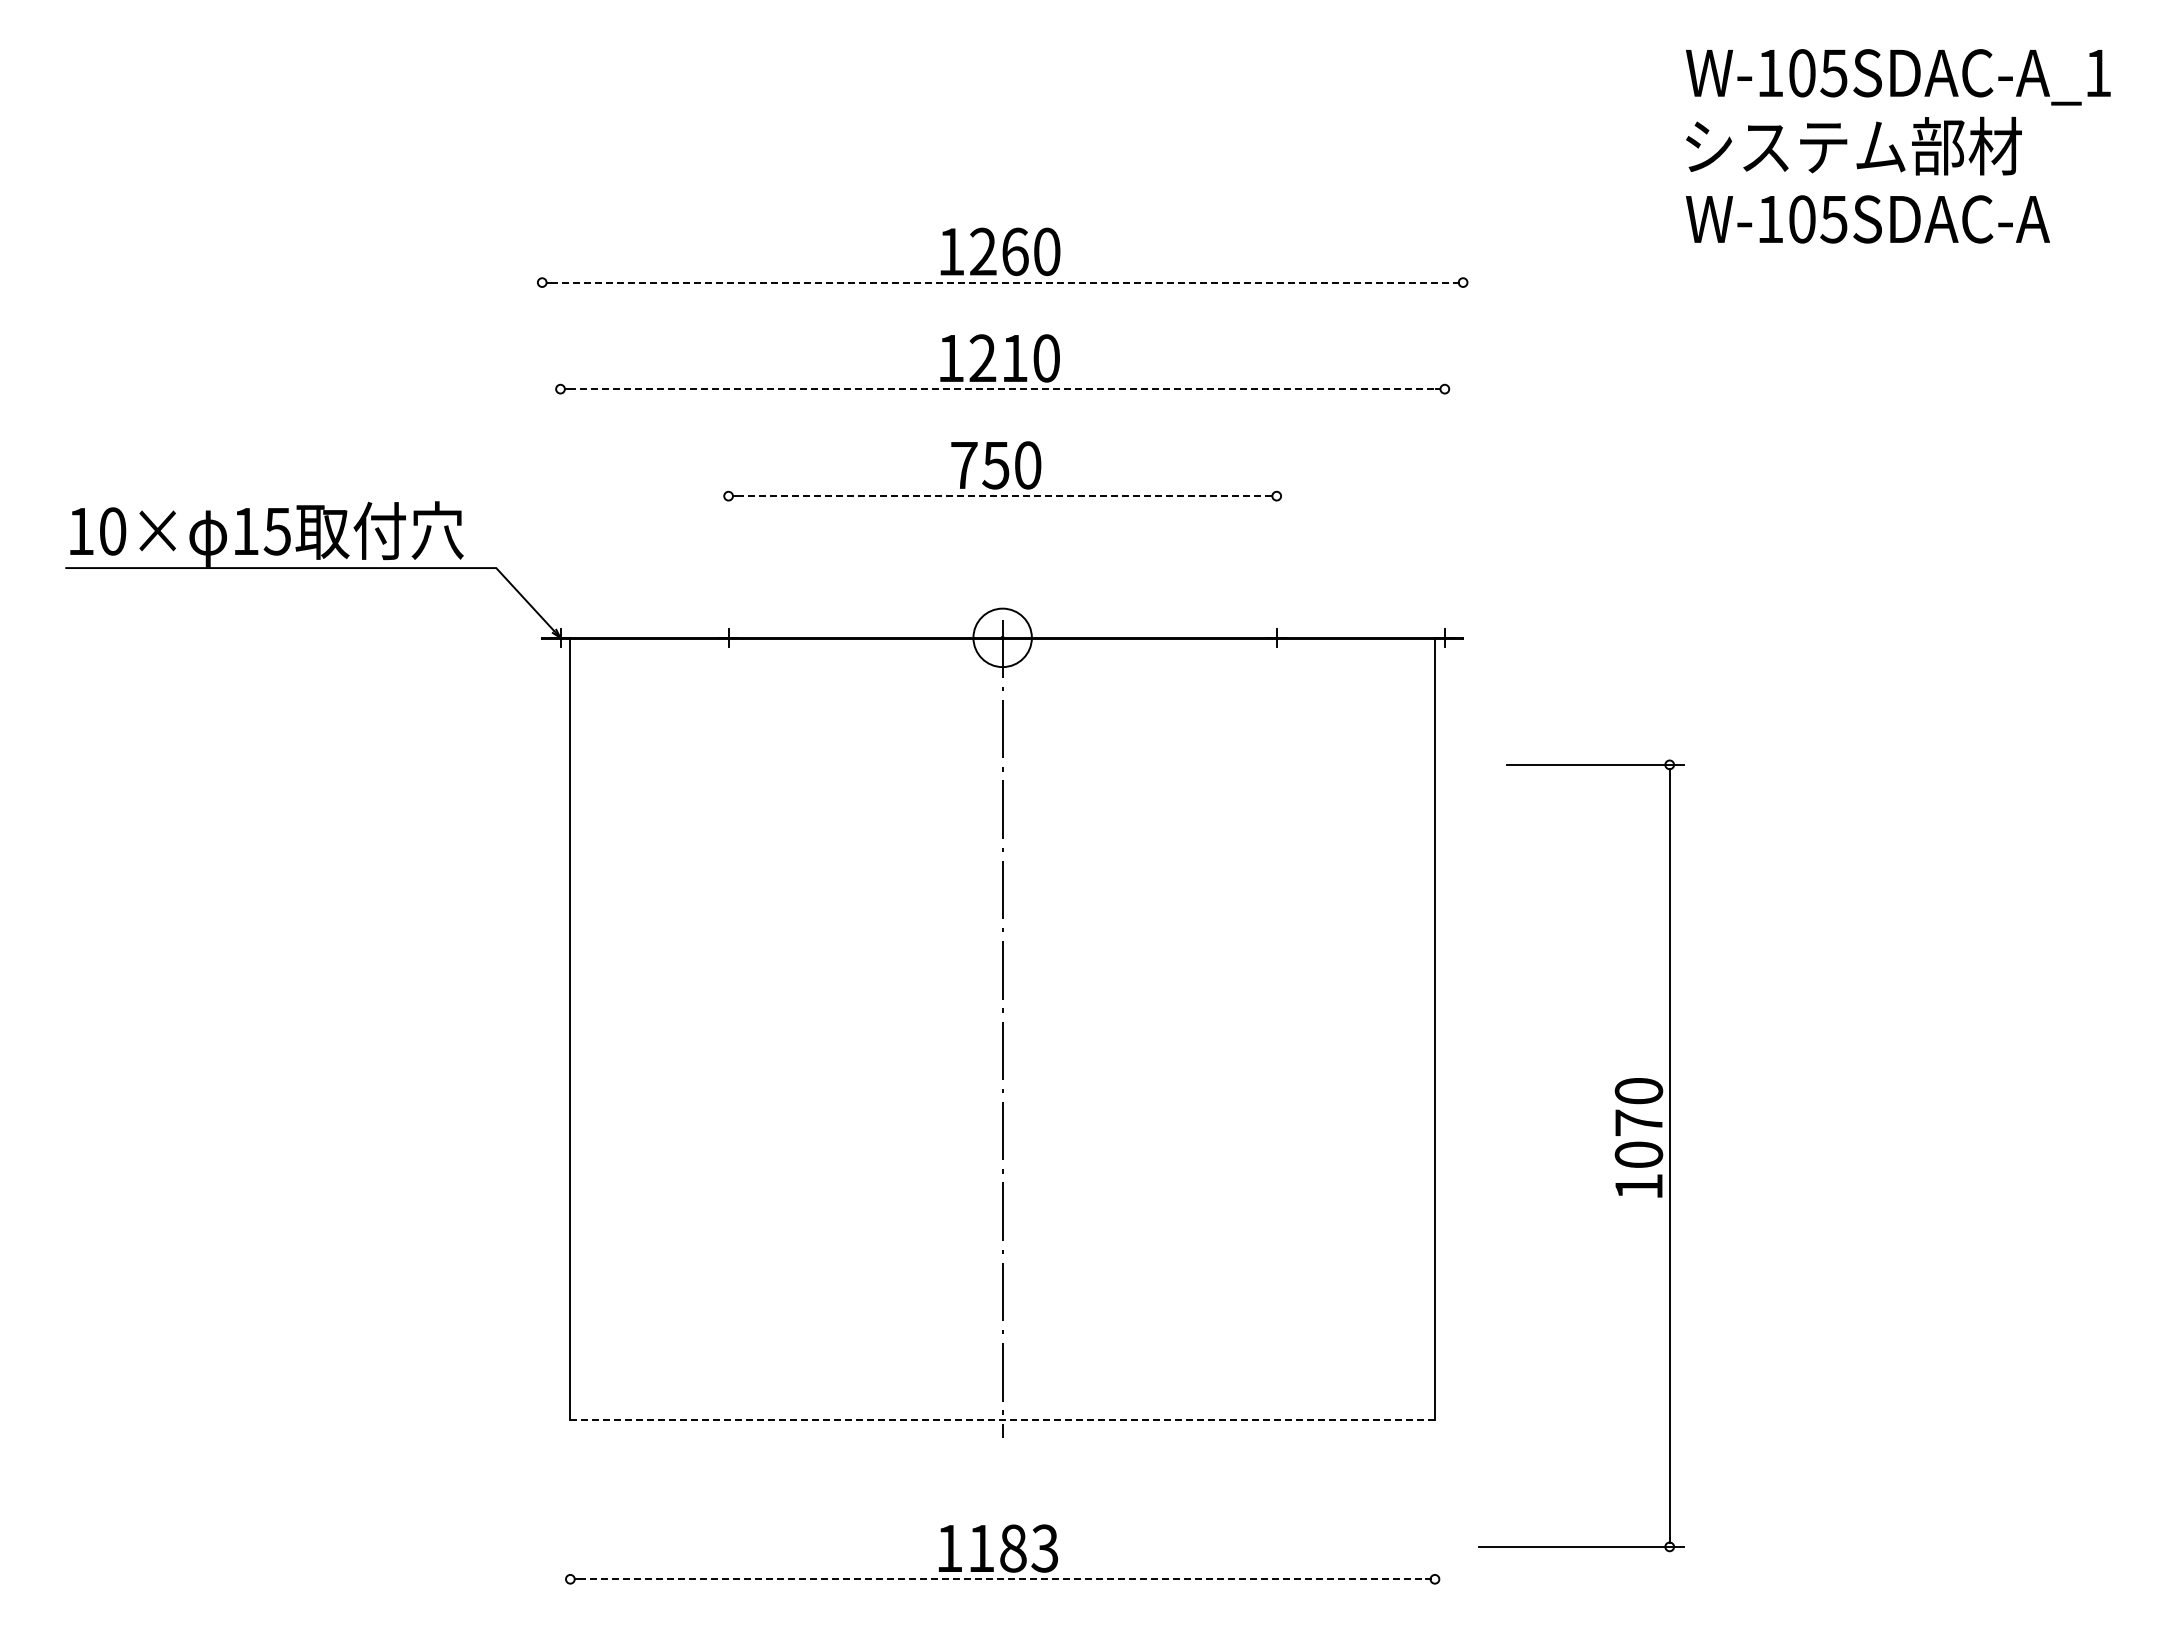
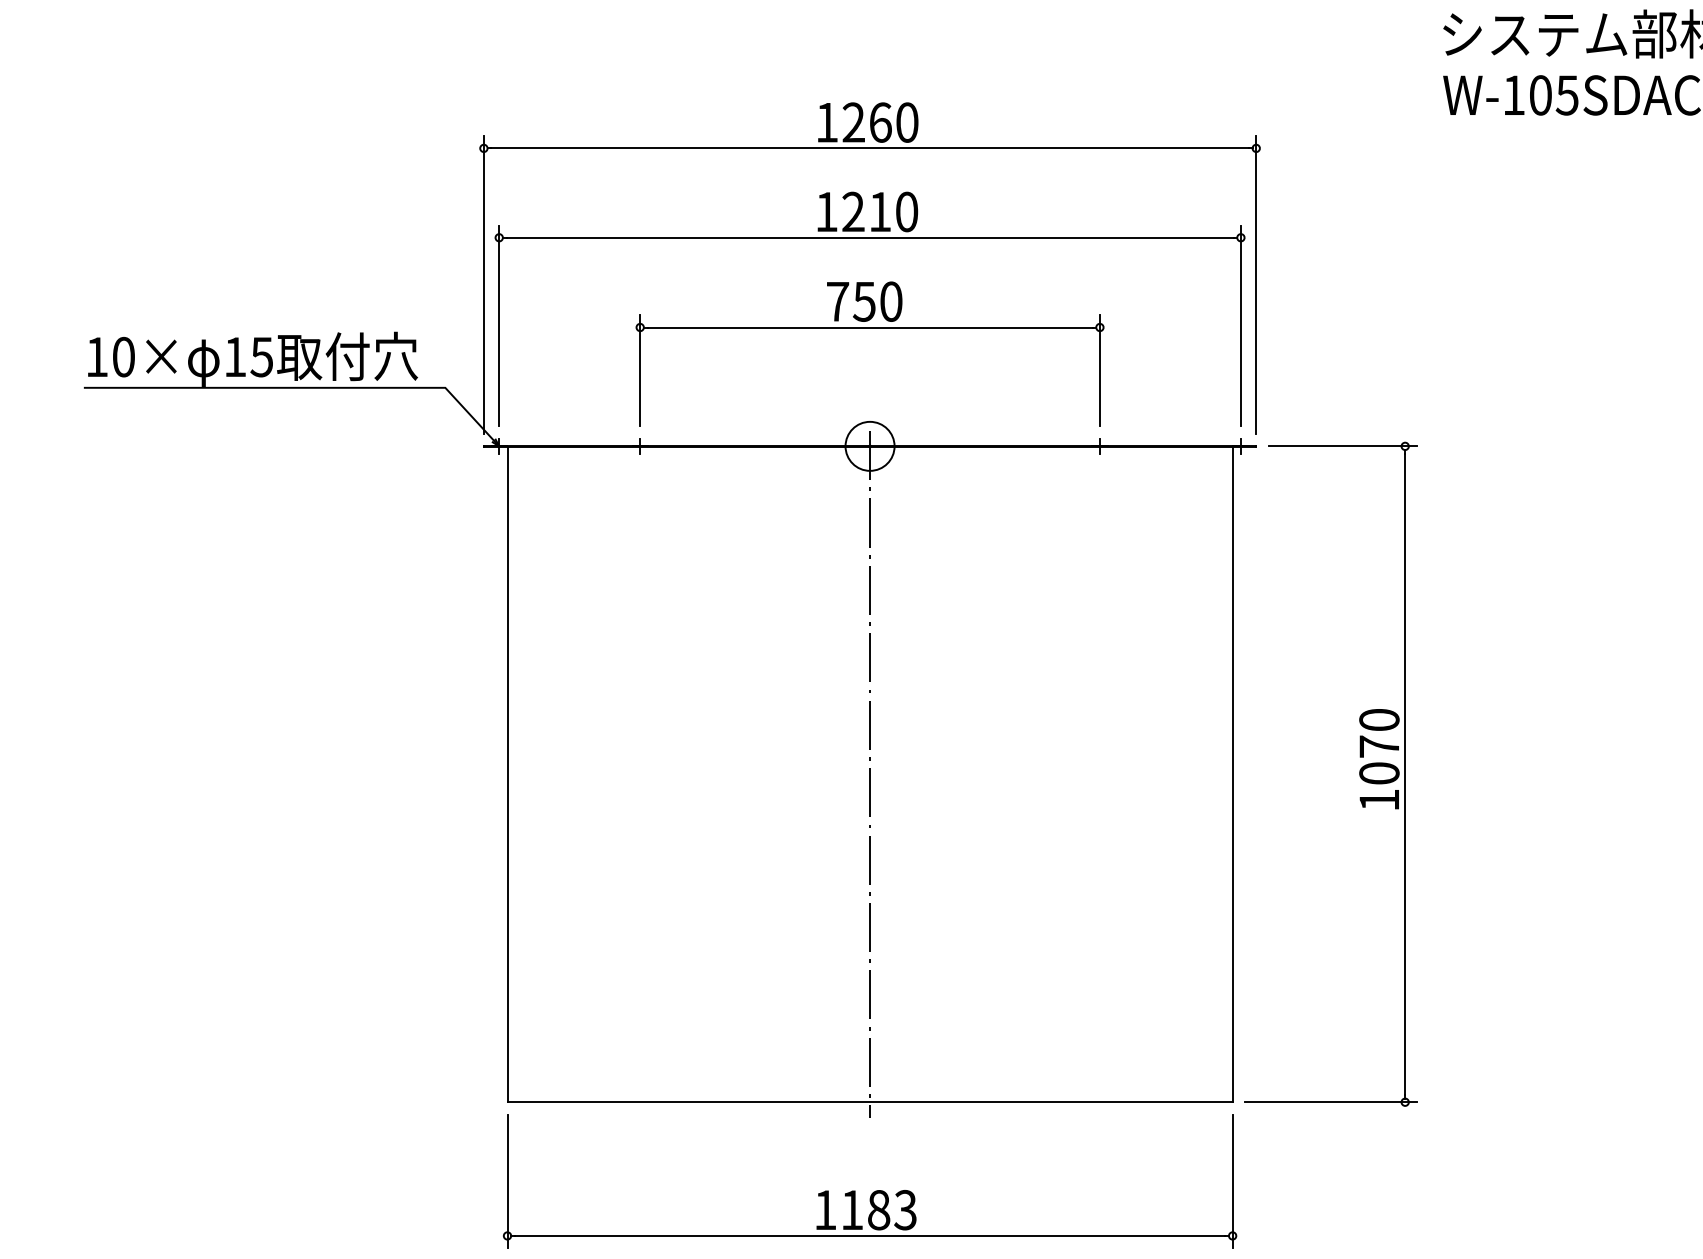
line: (1002, 282) -> (869, 148), dashed -> solid
line: (1003, 389) -> (870, 238), dashed -> solid
line: (542, 445) -> (484, 285), added
line: (1463, 445) -> (1256, 285), added
line: (560, 494) -> (499, 326), added
line: (1444, 494) -> (1240, 326), added
line: (1003, 496) -> (870, 327), dashed -> solid
line: (728, 547) -> (640, 370), added
line: (1276, 547) -> (1099, 370), added
part: (1614, 1155) -> (1358, 773), moved
line: (1003, 1419) -> (870, 1101), dashed -> solid
line: (570, 1513) -> (507, 1180), added
line: (1434, 1513) -> (1232, 1180), added
line: (1002, 1579) -> (869, 1236), dashed -> solid

